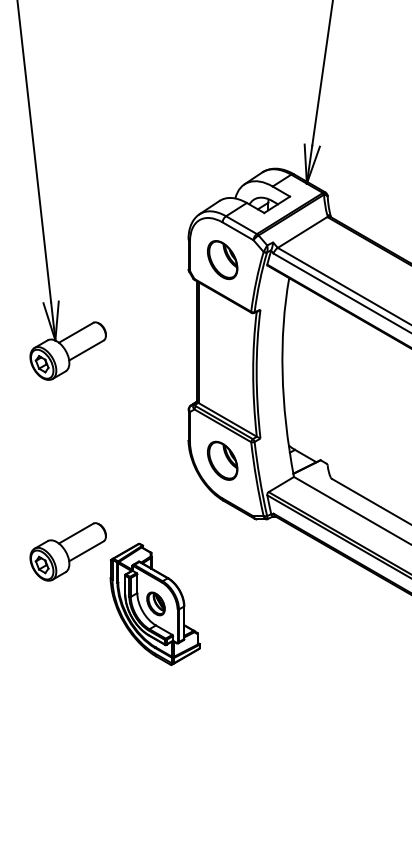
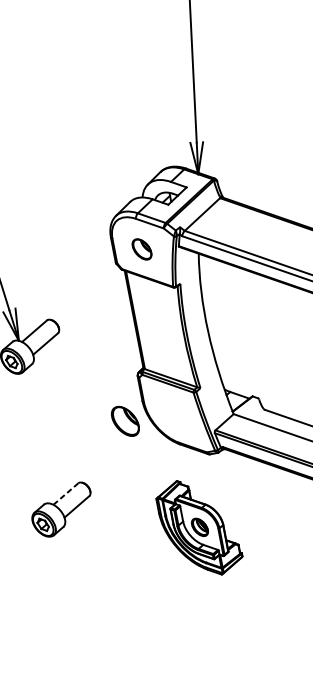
part: (222, 260) -> (141, 249), size x0.7
part: (222, 460) -> (125, 421), moved
line: (76, 533) -> (66, 493), solid -> dashed
part: (154, 603) -> (198, 527), moved

